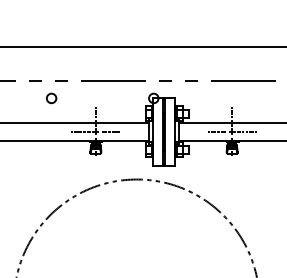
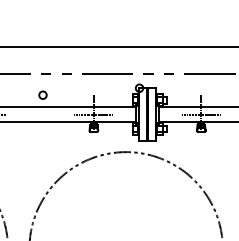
circle: (50, 97) -> (42, 94), moved

